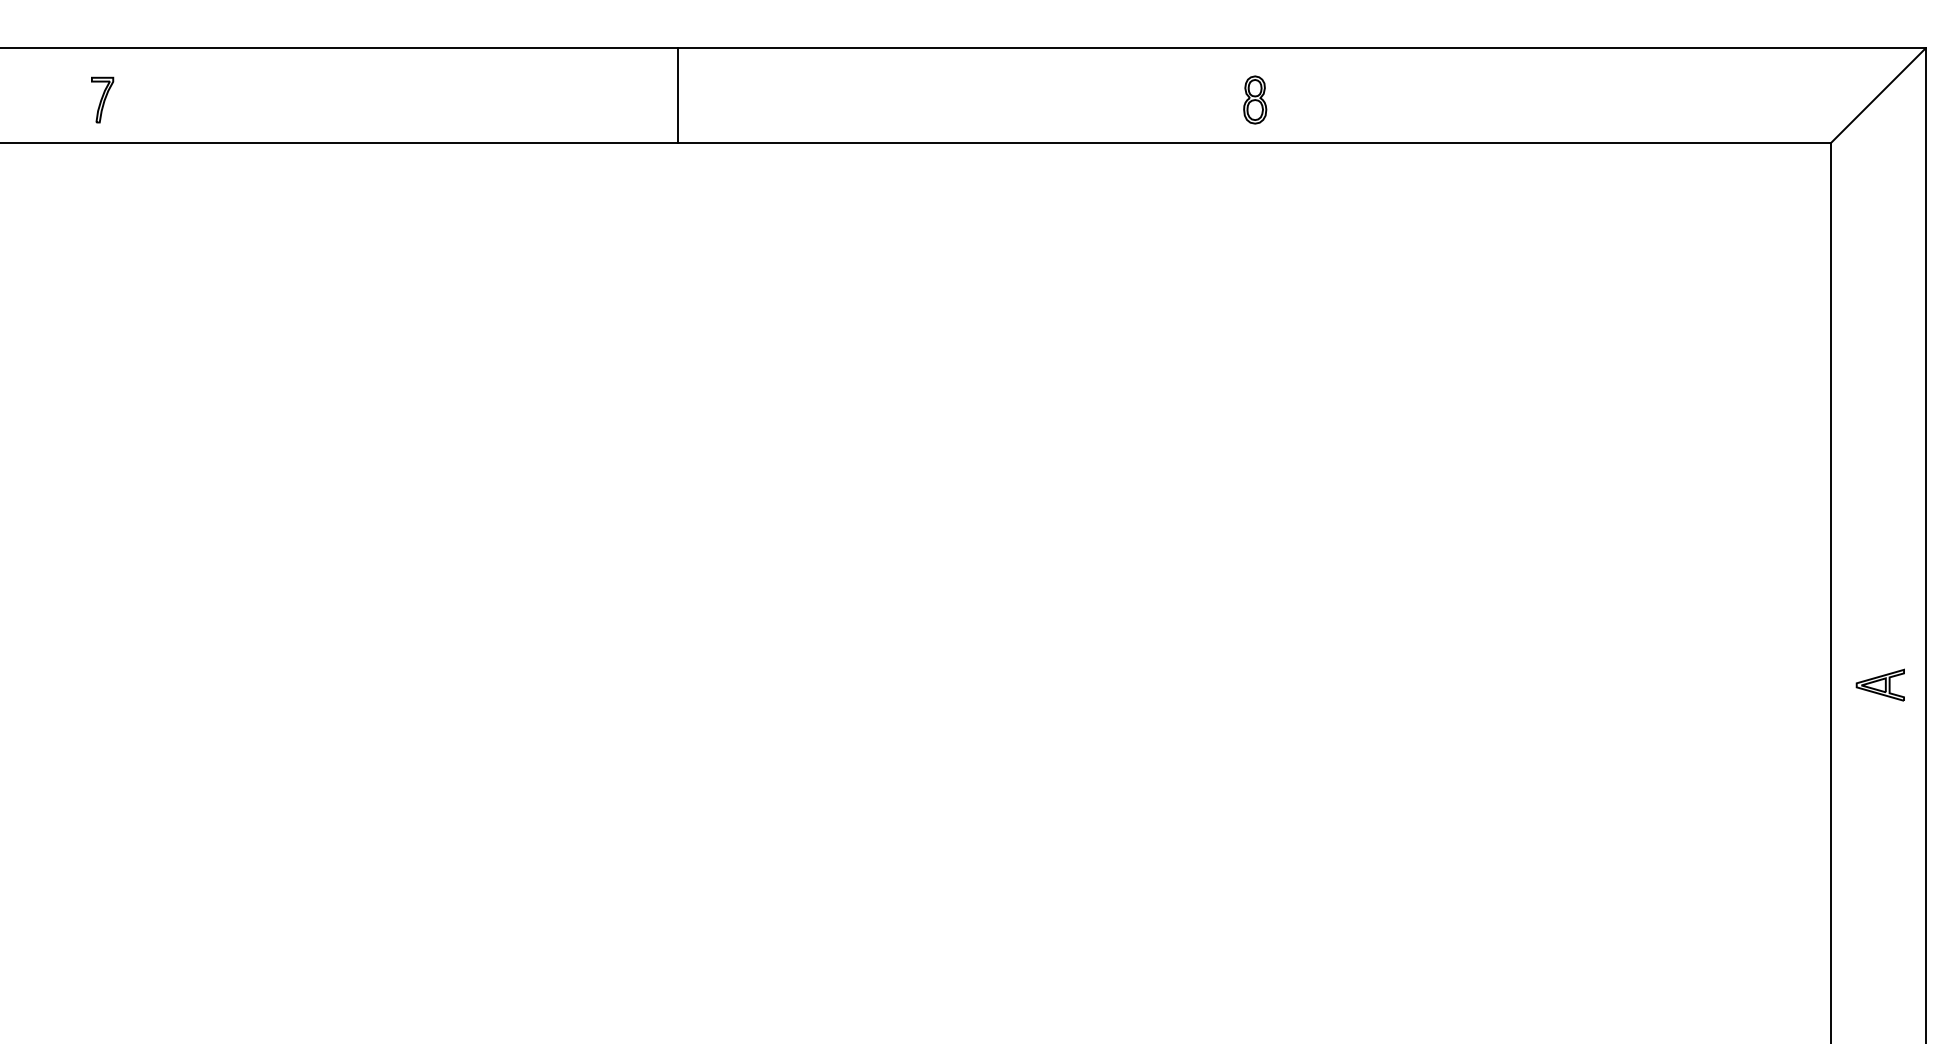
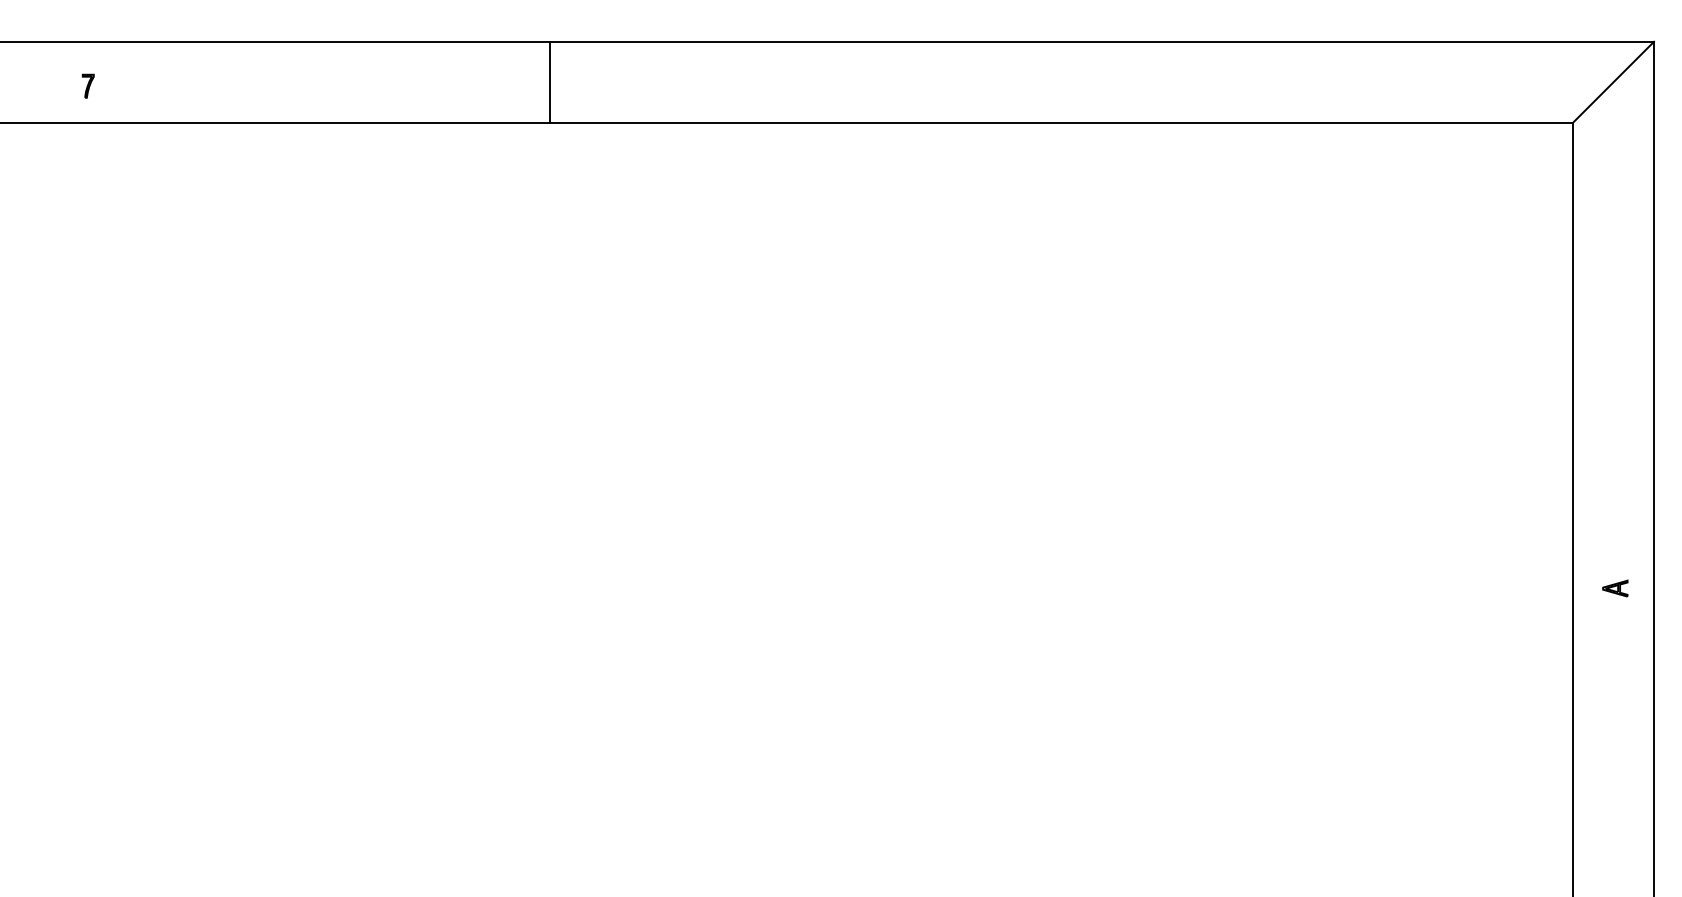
line: (678, 95) -> (550, 82), moved
part: (1254, 99) -> (1077, 85), removed
part: (102, 100) -> (88, 86), size x0.6
part: (1880, 684) -> (1615, 588), size x0.6

